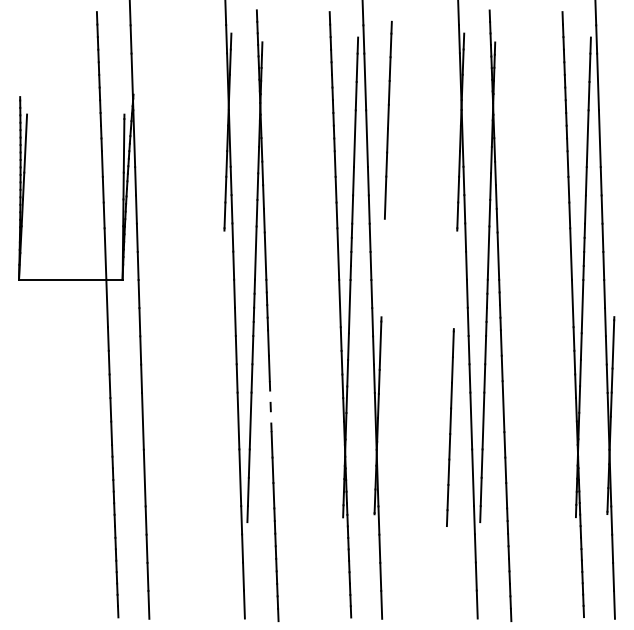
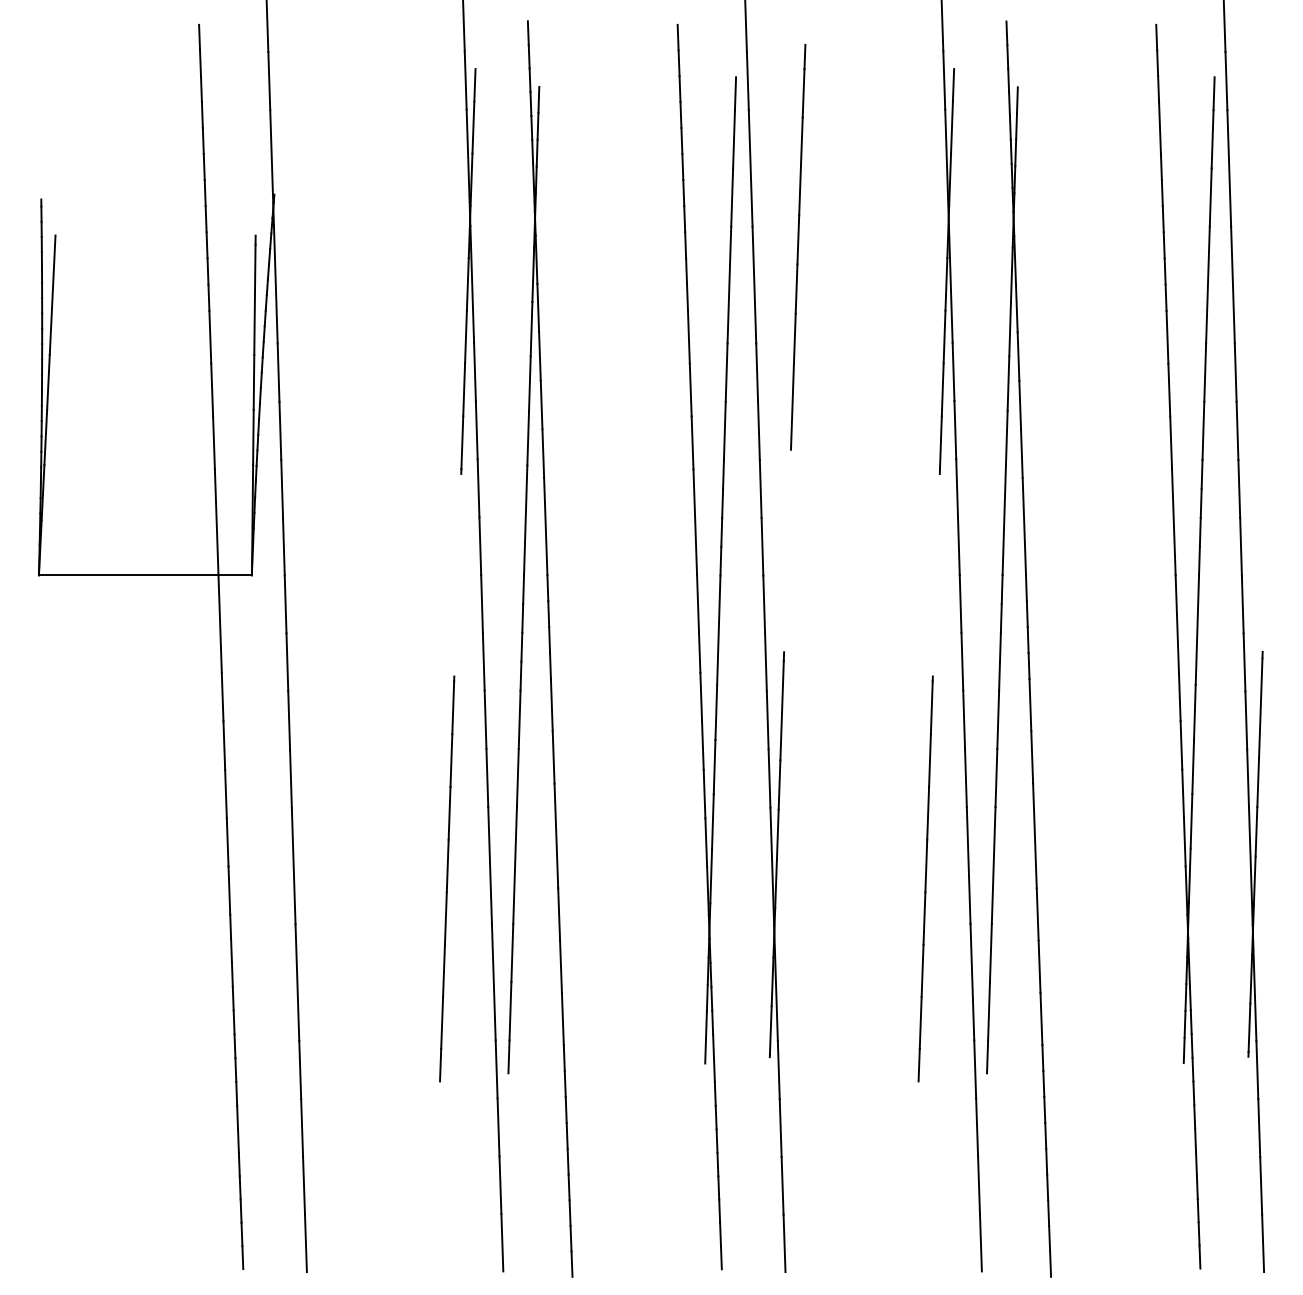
line: (270, 407) -> (555, 837), dashed -> solid
line: (217, 427) -> (446, 878), added

